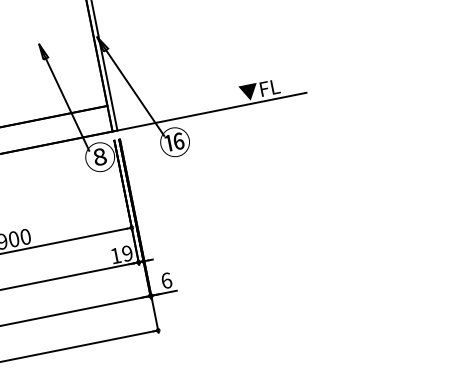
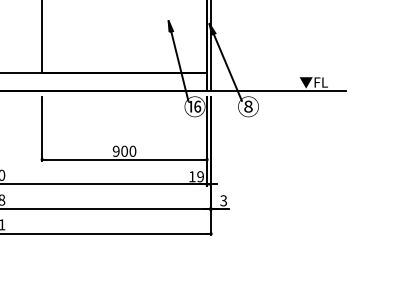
text: (174, 141) -> (248, 106), ⑯ -> ⑧
text: (99, 156) -> (194, 106), ⑧ -> ⑯
text: (166, 280) -> (223, 200), 6 -> 3

